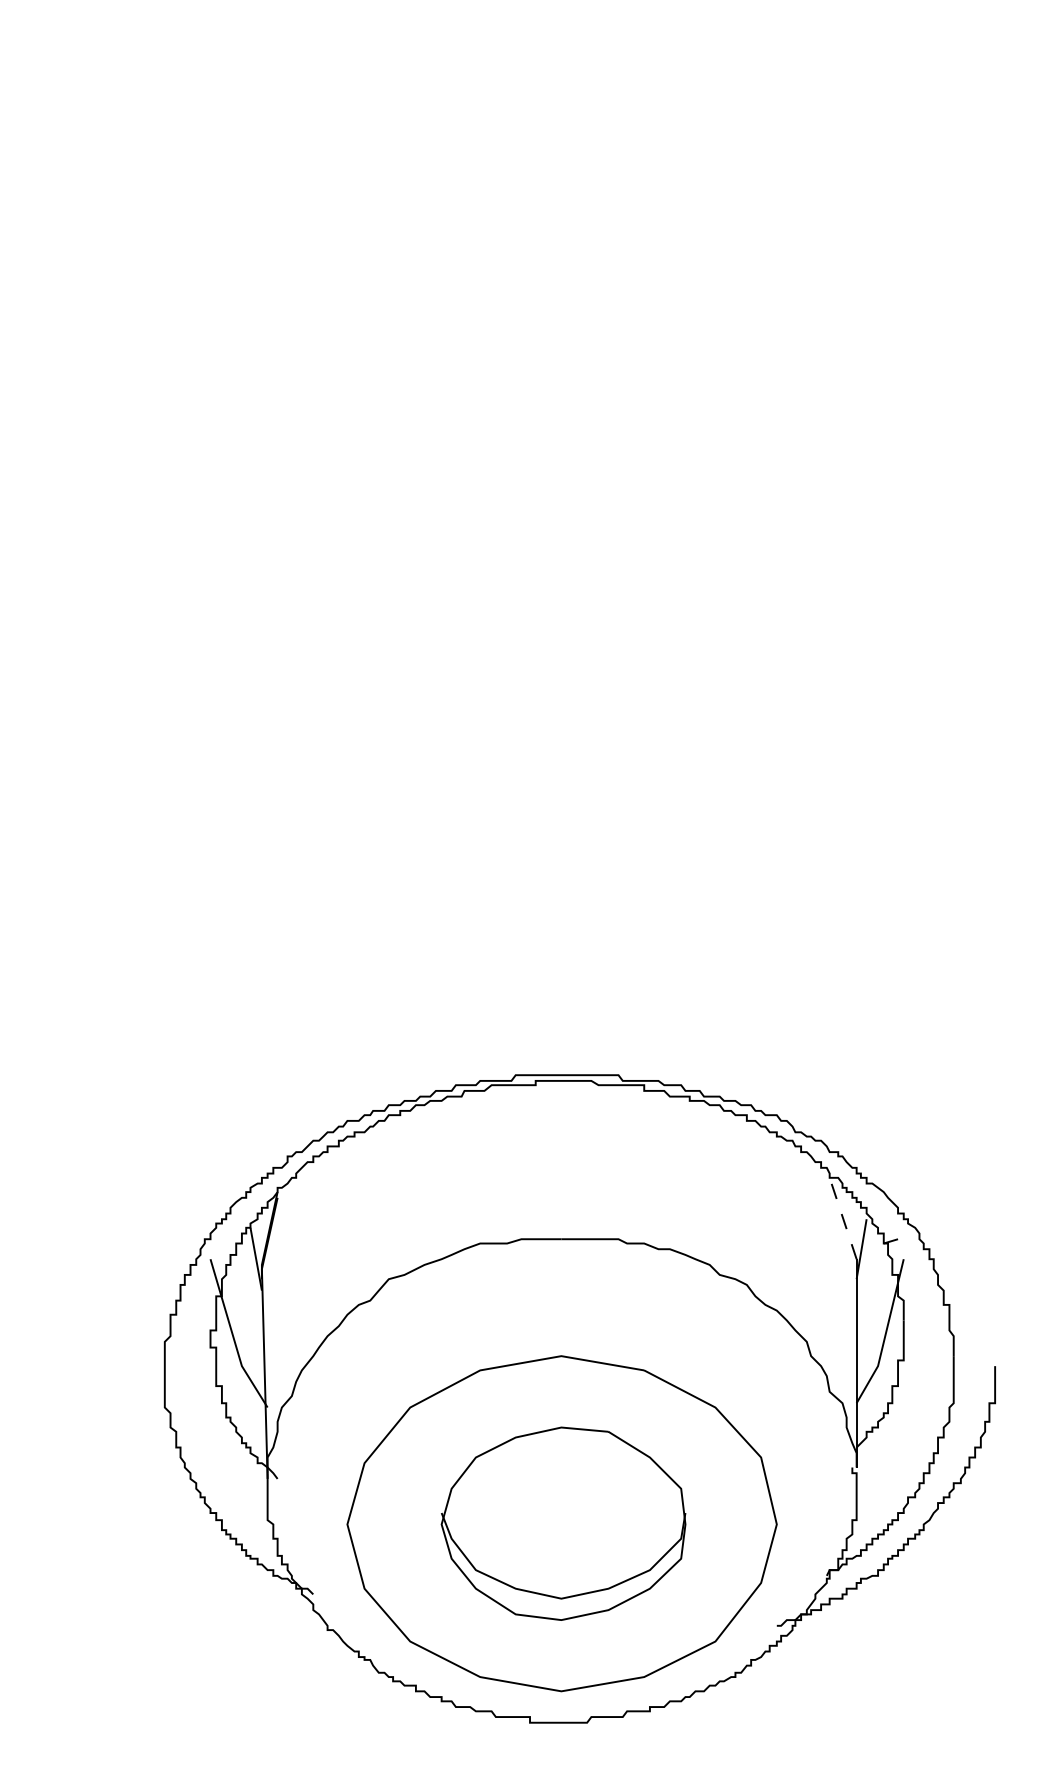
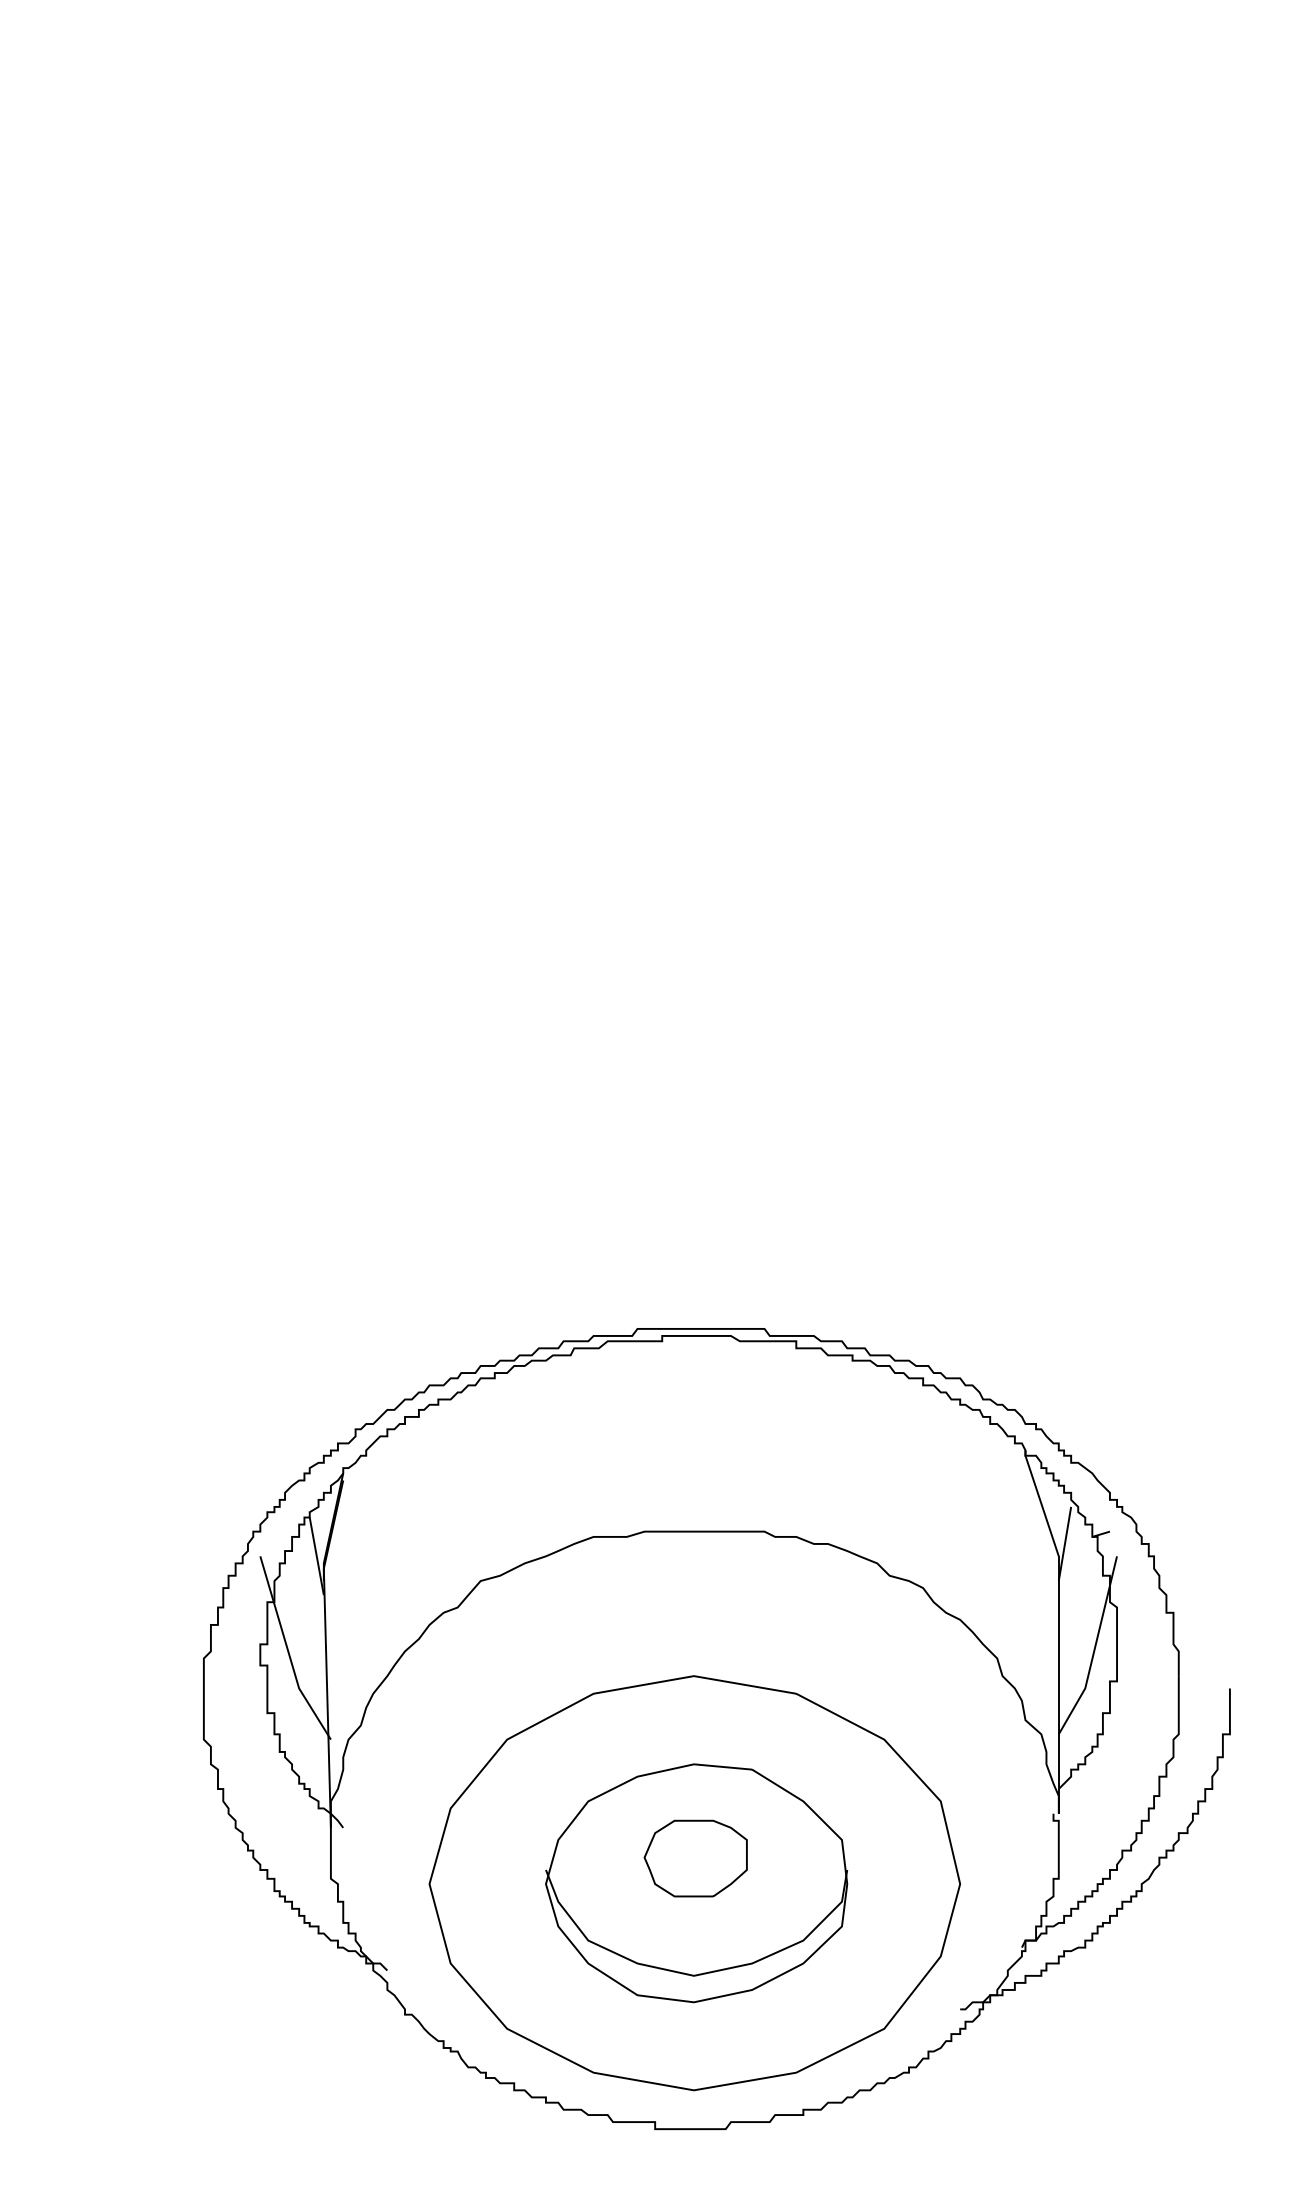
line: (841, 1215) -> (1040, 1502), dashed -> solid
part: (562, 1503) -> (695, 1858), added

